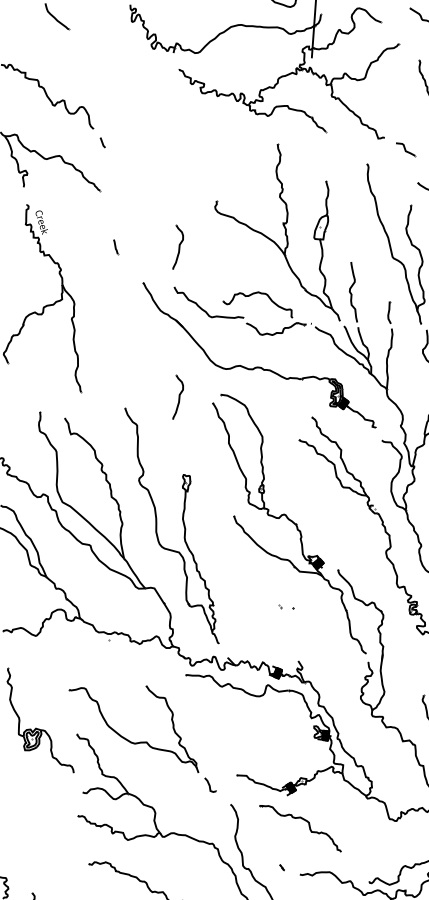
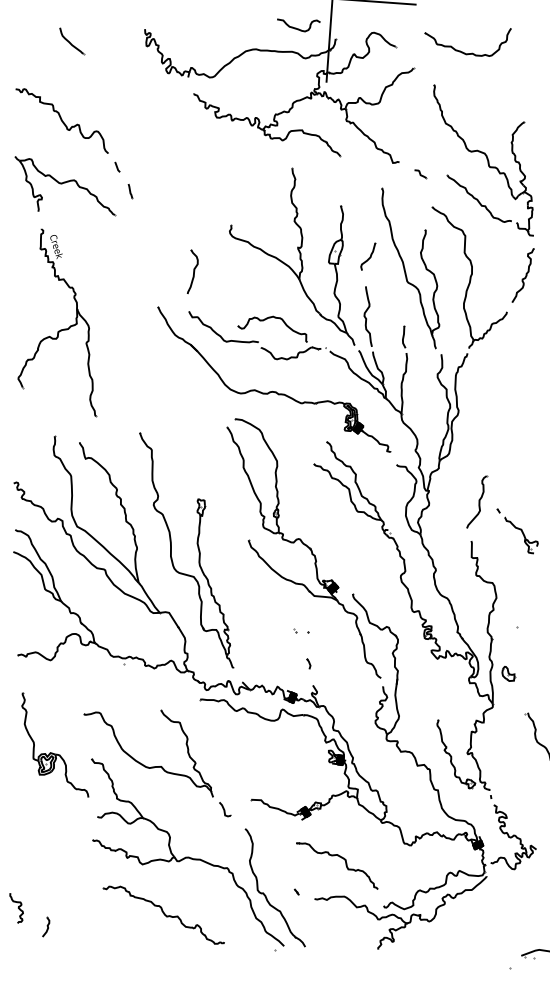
part: (405, 150) -> (420, 174), size x0.62
part: (353, 232) -> (368, 256), added
line: (115, 247) -> (130, 191), moved
part: (177, 397) -> (192, 421), removed
part: (293, 639) -> (308, 663), added
part: (308, 828) -> (345, 865), moved

